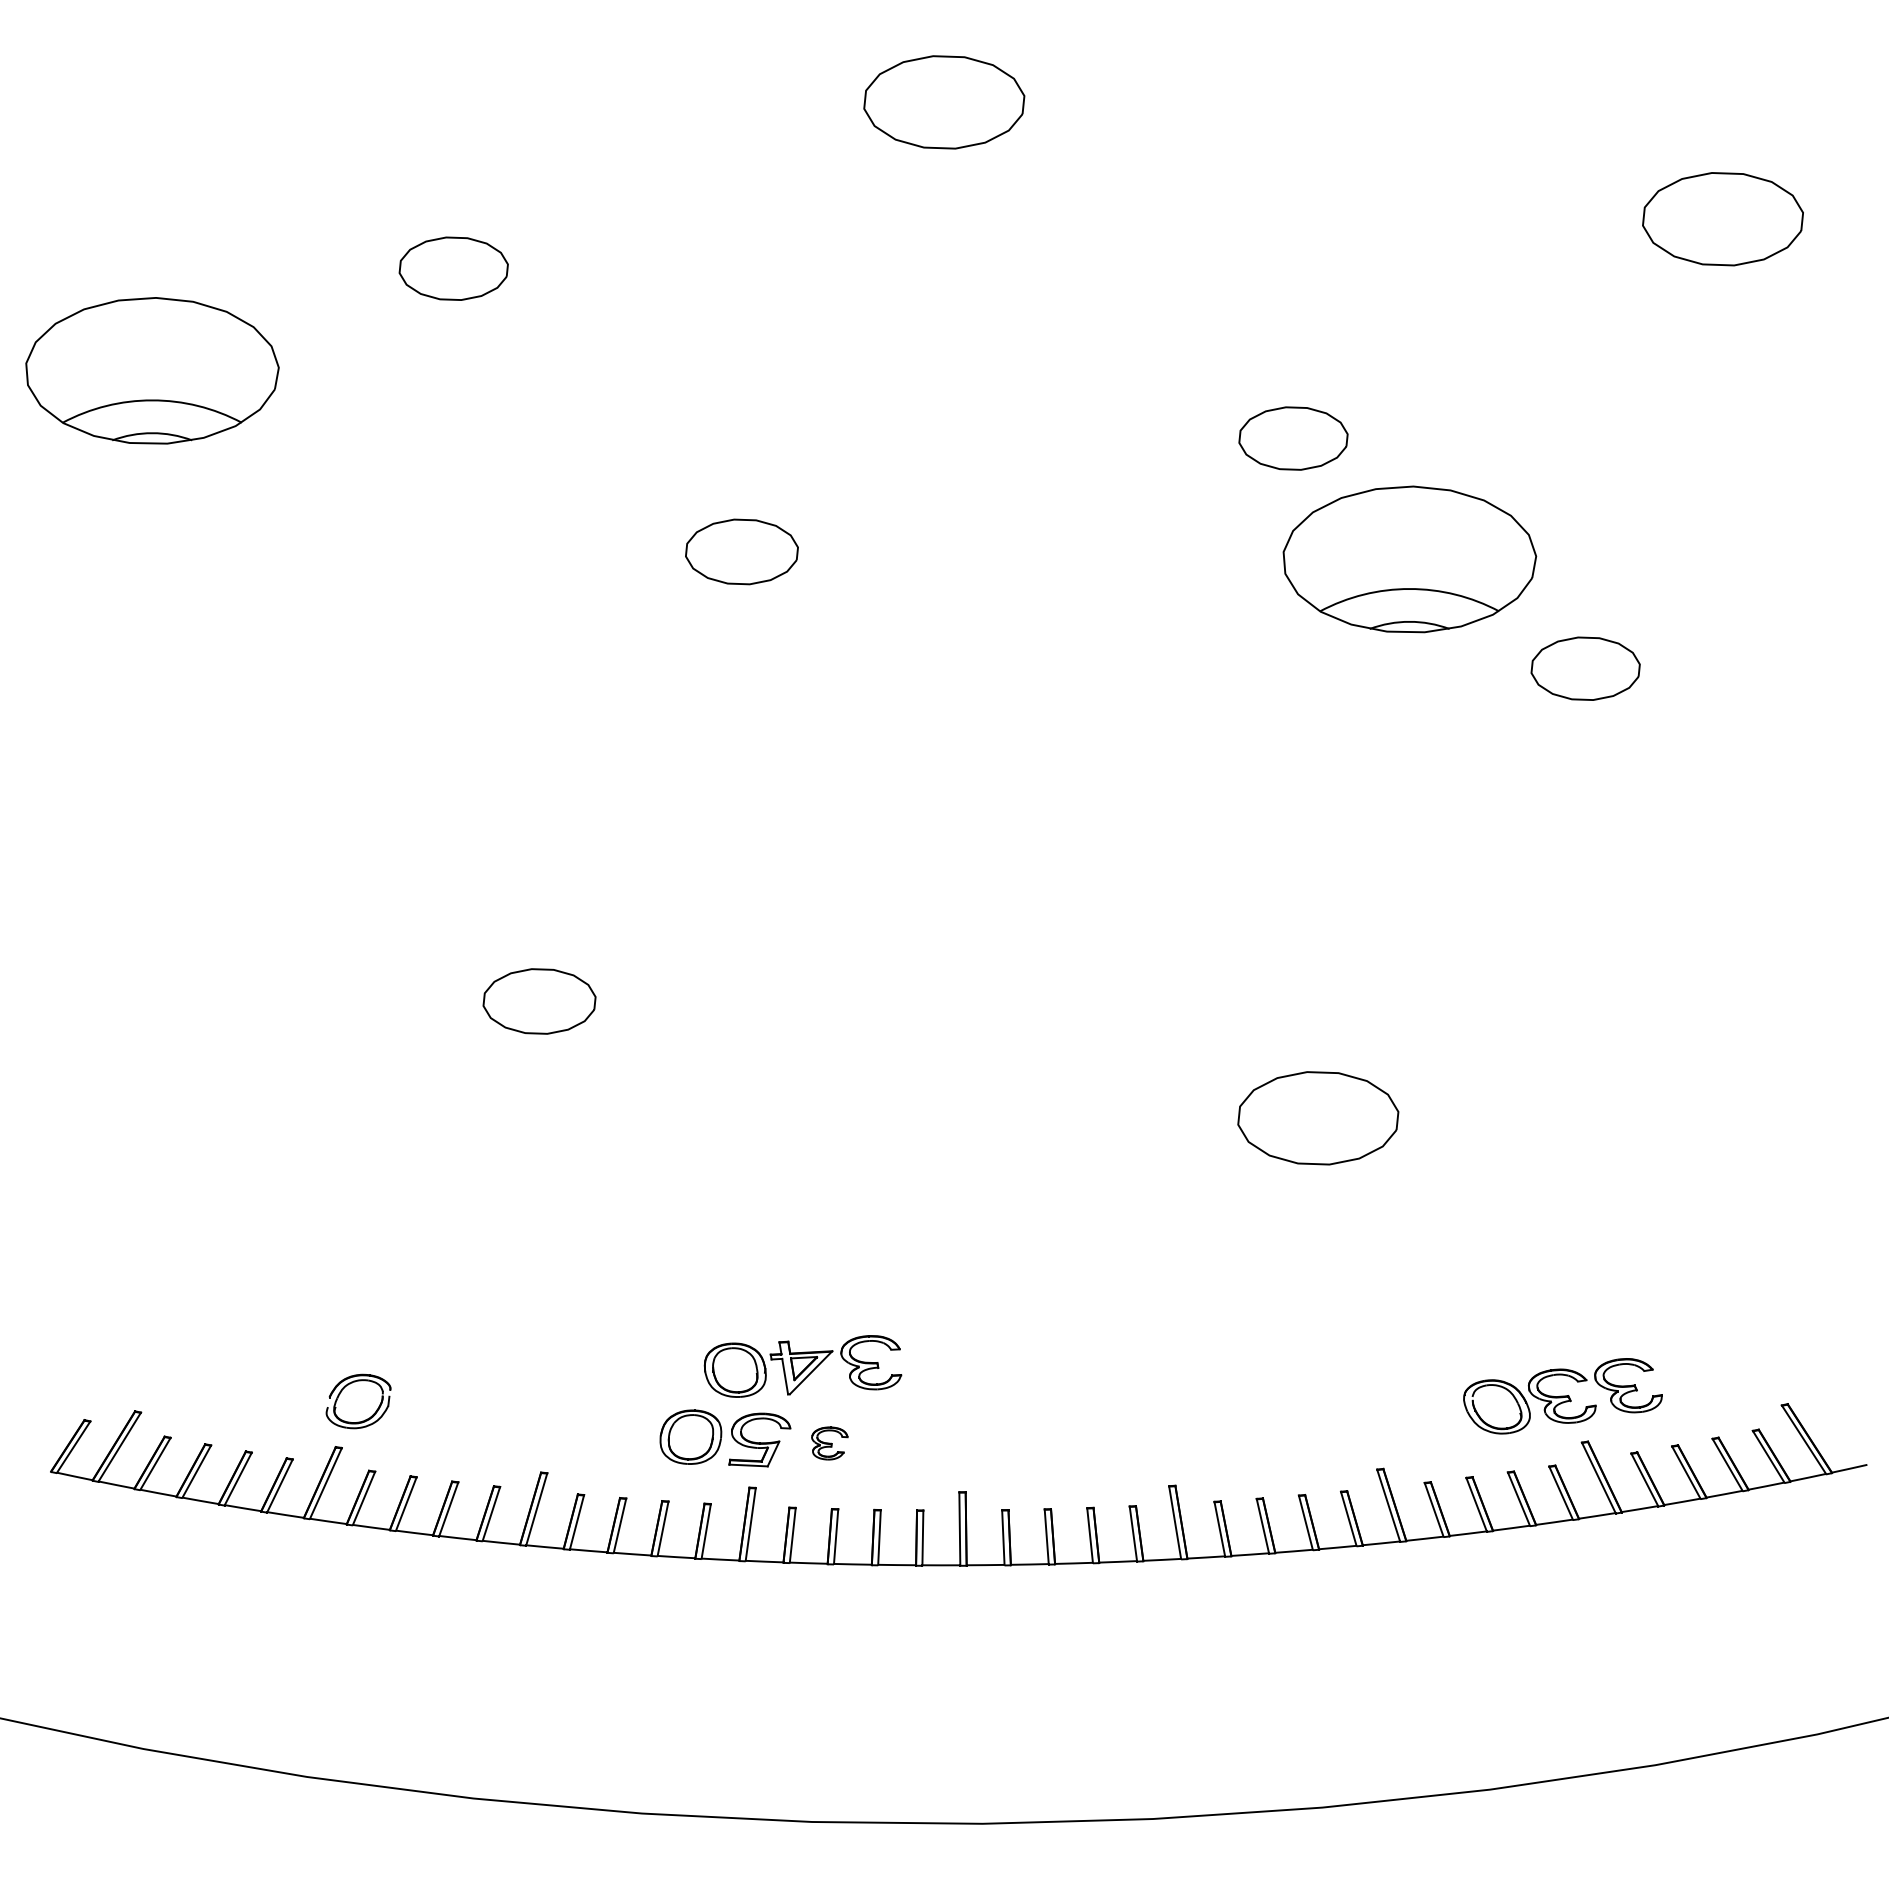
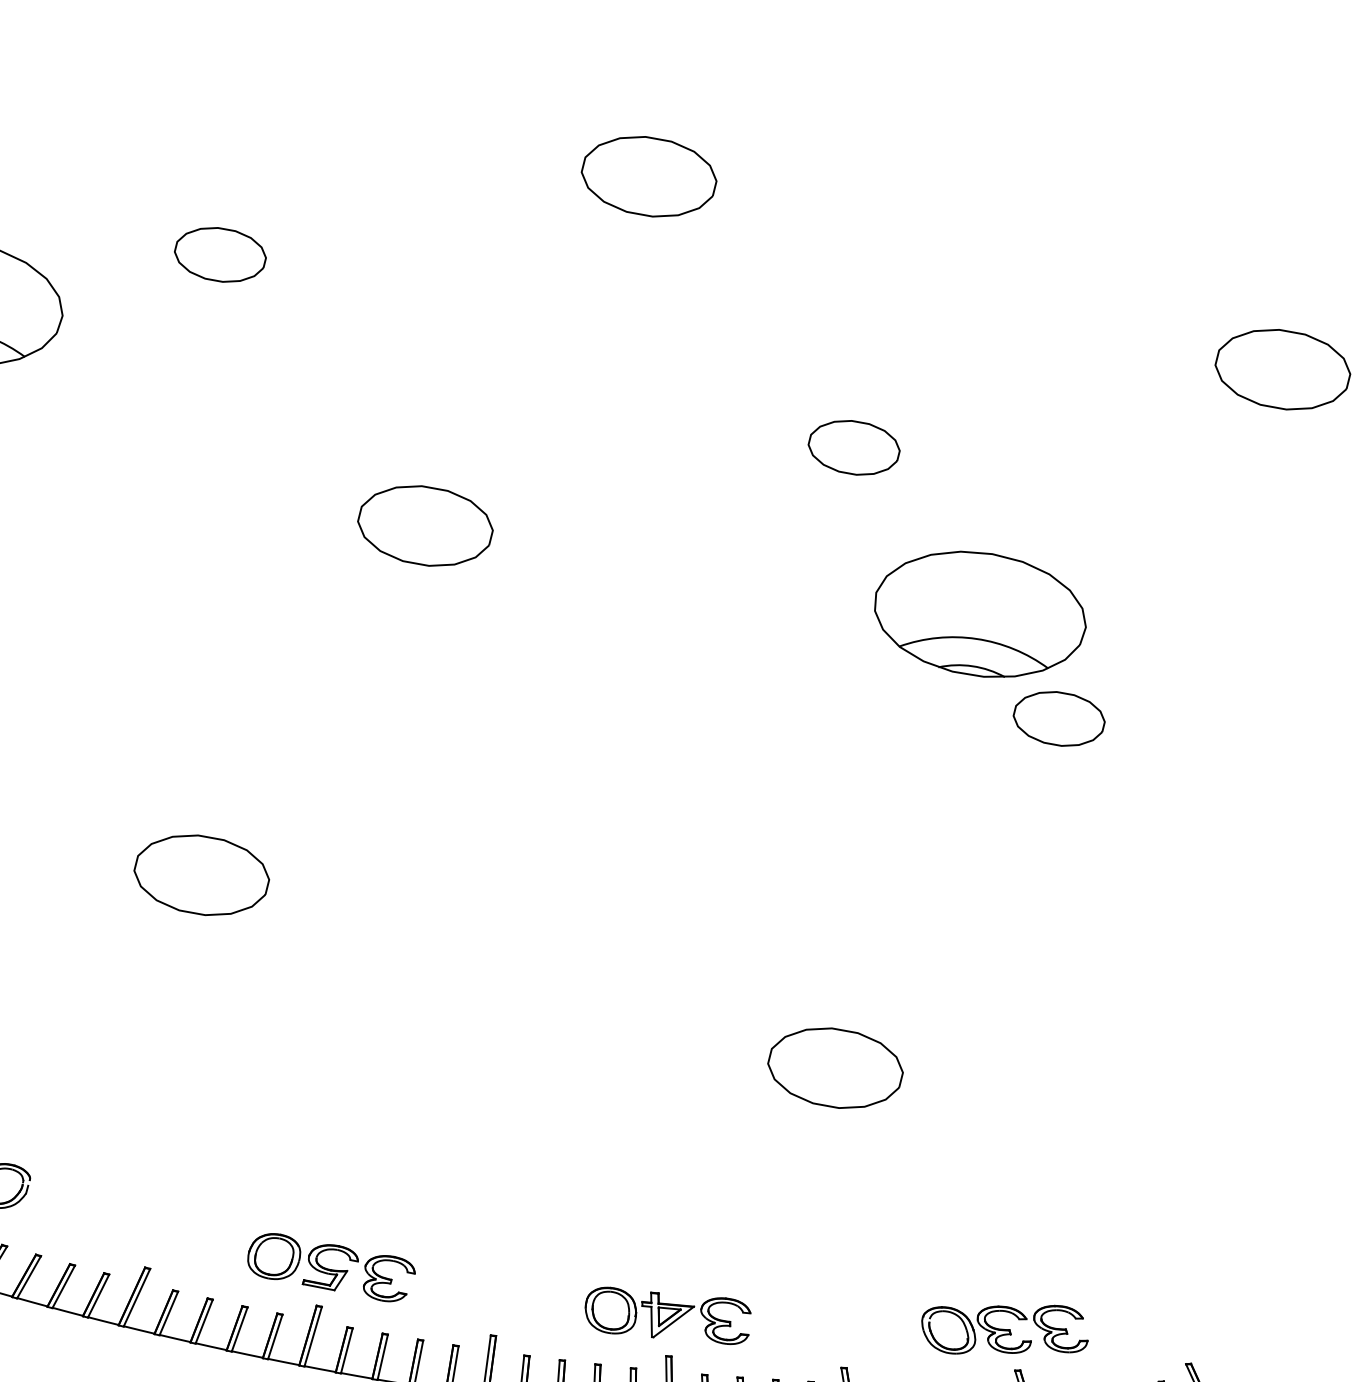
part: (1293, 438) -> (854, 447), moved
part: (741, 551) -> (425, 525), size x1.43
part: (1585, 668) -> (1059, 718), moved
part: (539, 1001) -> (201, 875), size x1.43
part: (802, 1366) -> (667, 1315), moved
part: (829, 1443) -> (388, 1278), size x1.67

